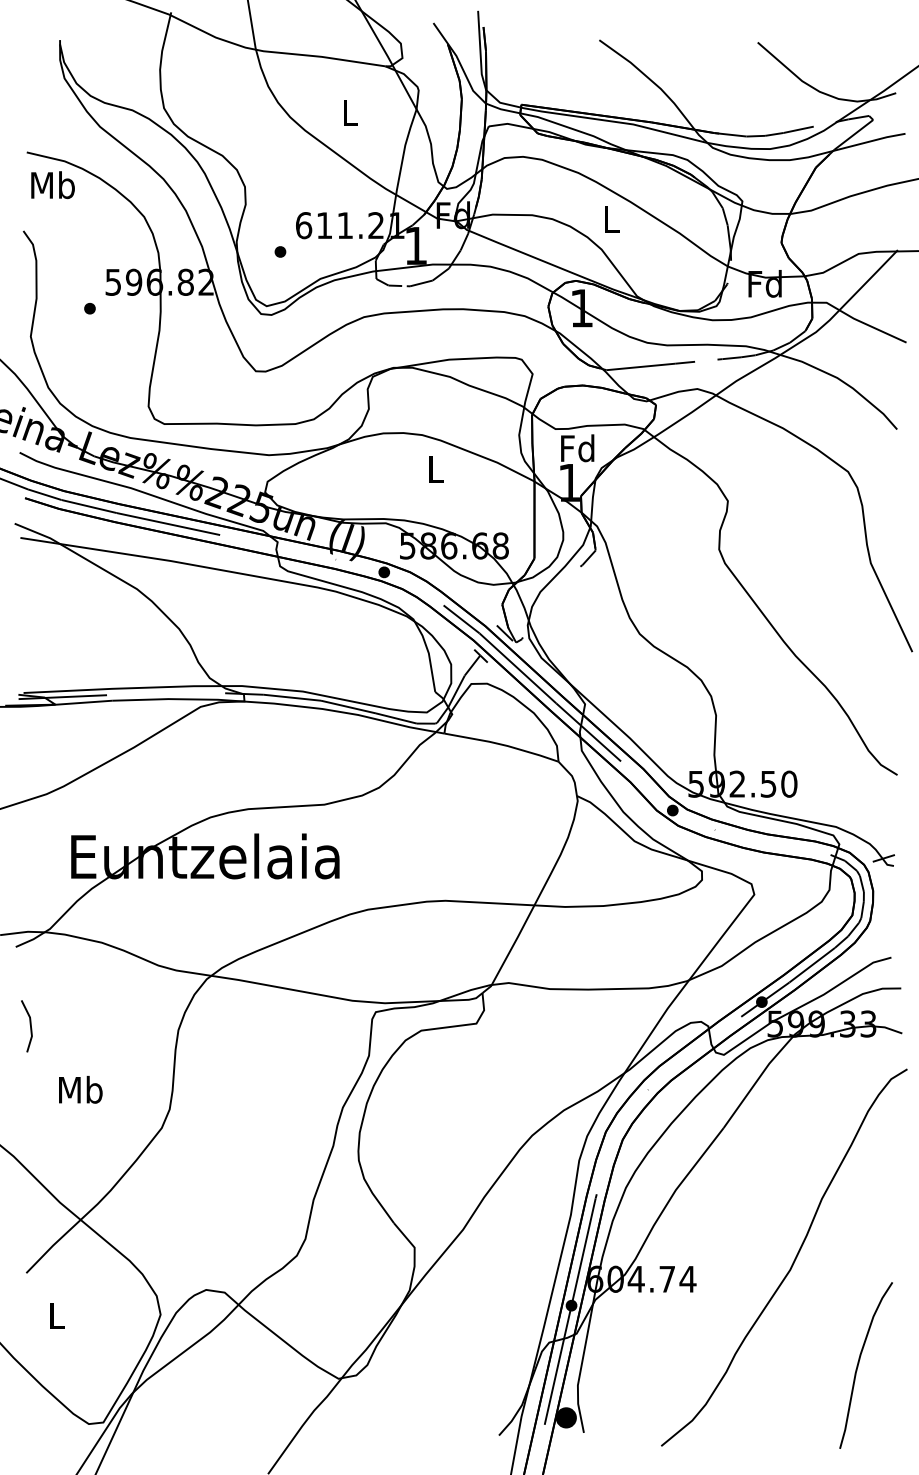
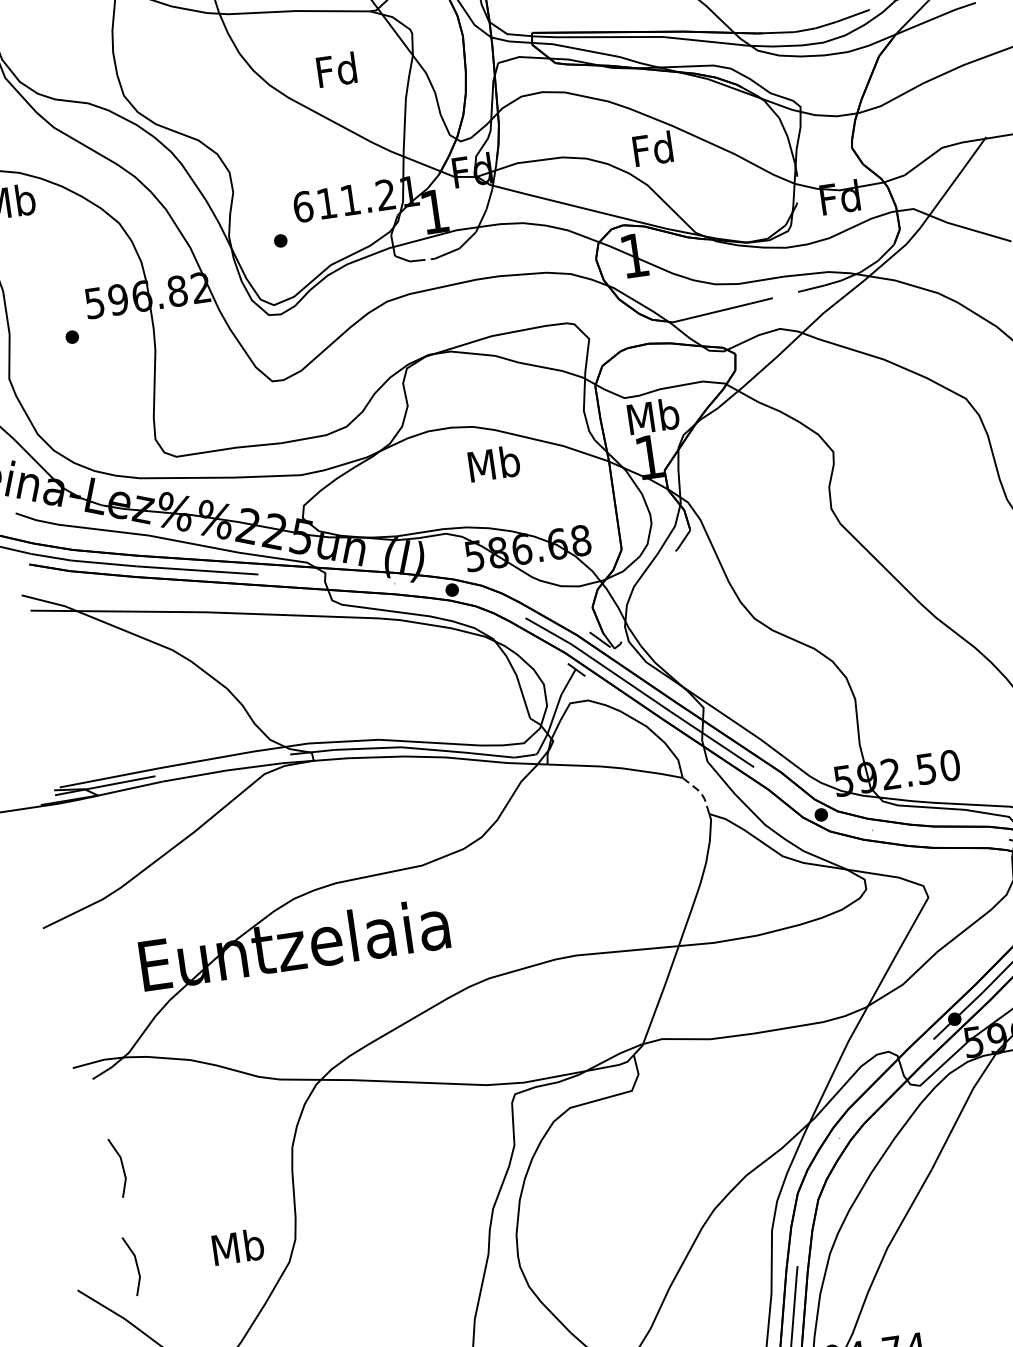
text: (349, 112) -> (336, 70), L -> Fd
text: (610, 219) -> (652, 149), L -> Fd
text: (578, 448) -> (653, 416), Fd -> Mb
text: (435, 469) -> (493, 464), L -> Mb
line: (572, 776) -> (701, 792), solid -> dashed
text: (80, 1089) -> (237, 1246), moved
line: (29, 1110) -> (135, 1263), added

